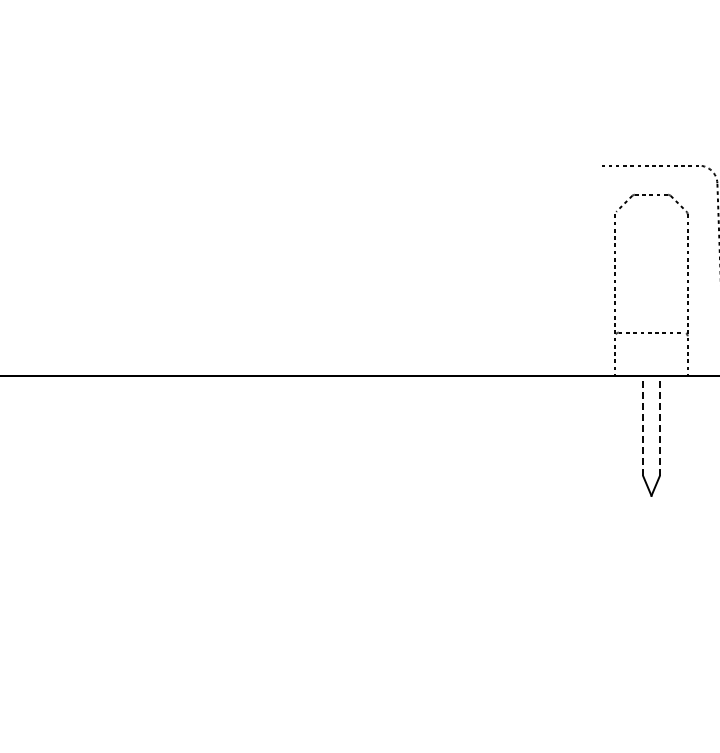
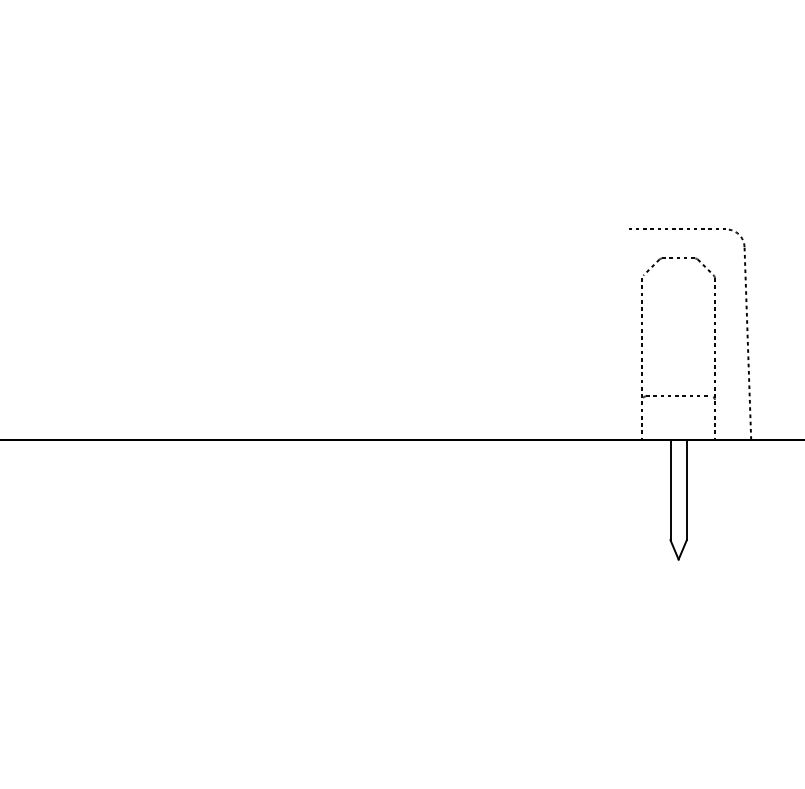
line: (643, 425) -> (670, 489), dashed -> solid
line: (659, 425) -> (686, 489), dashed -> solid

